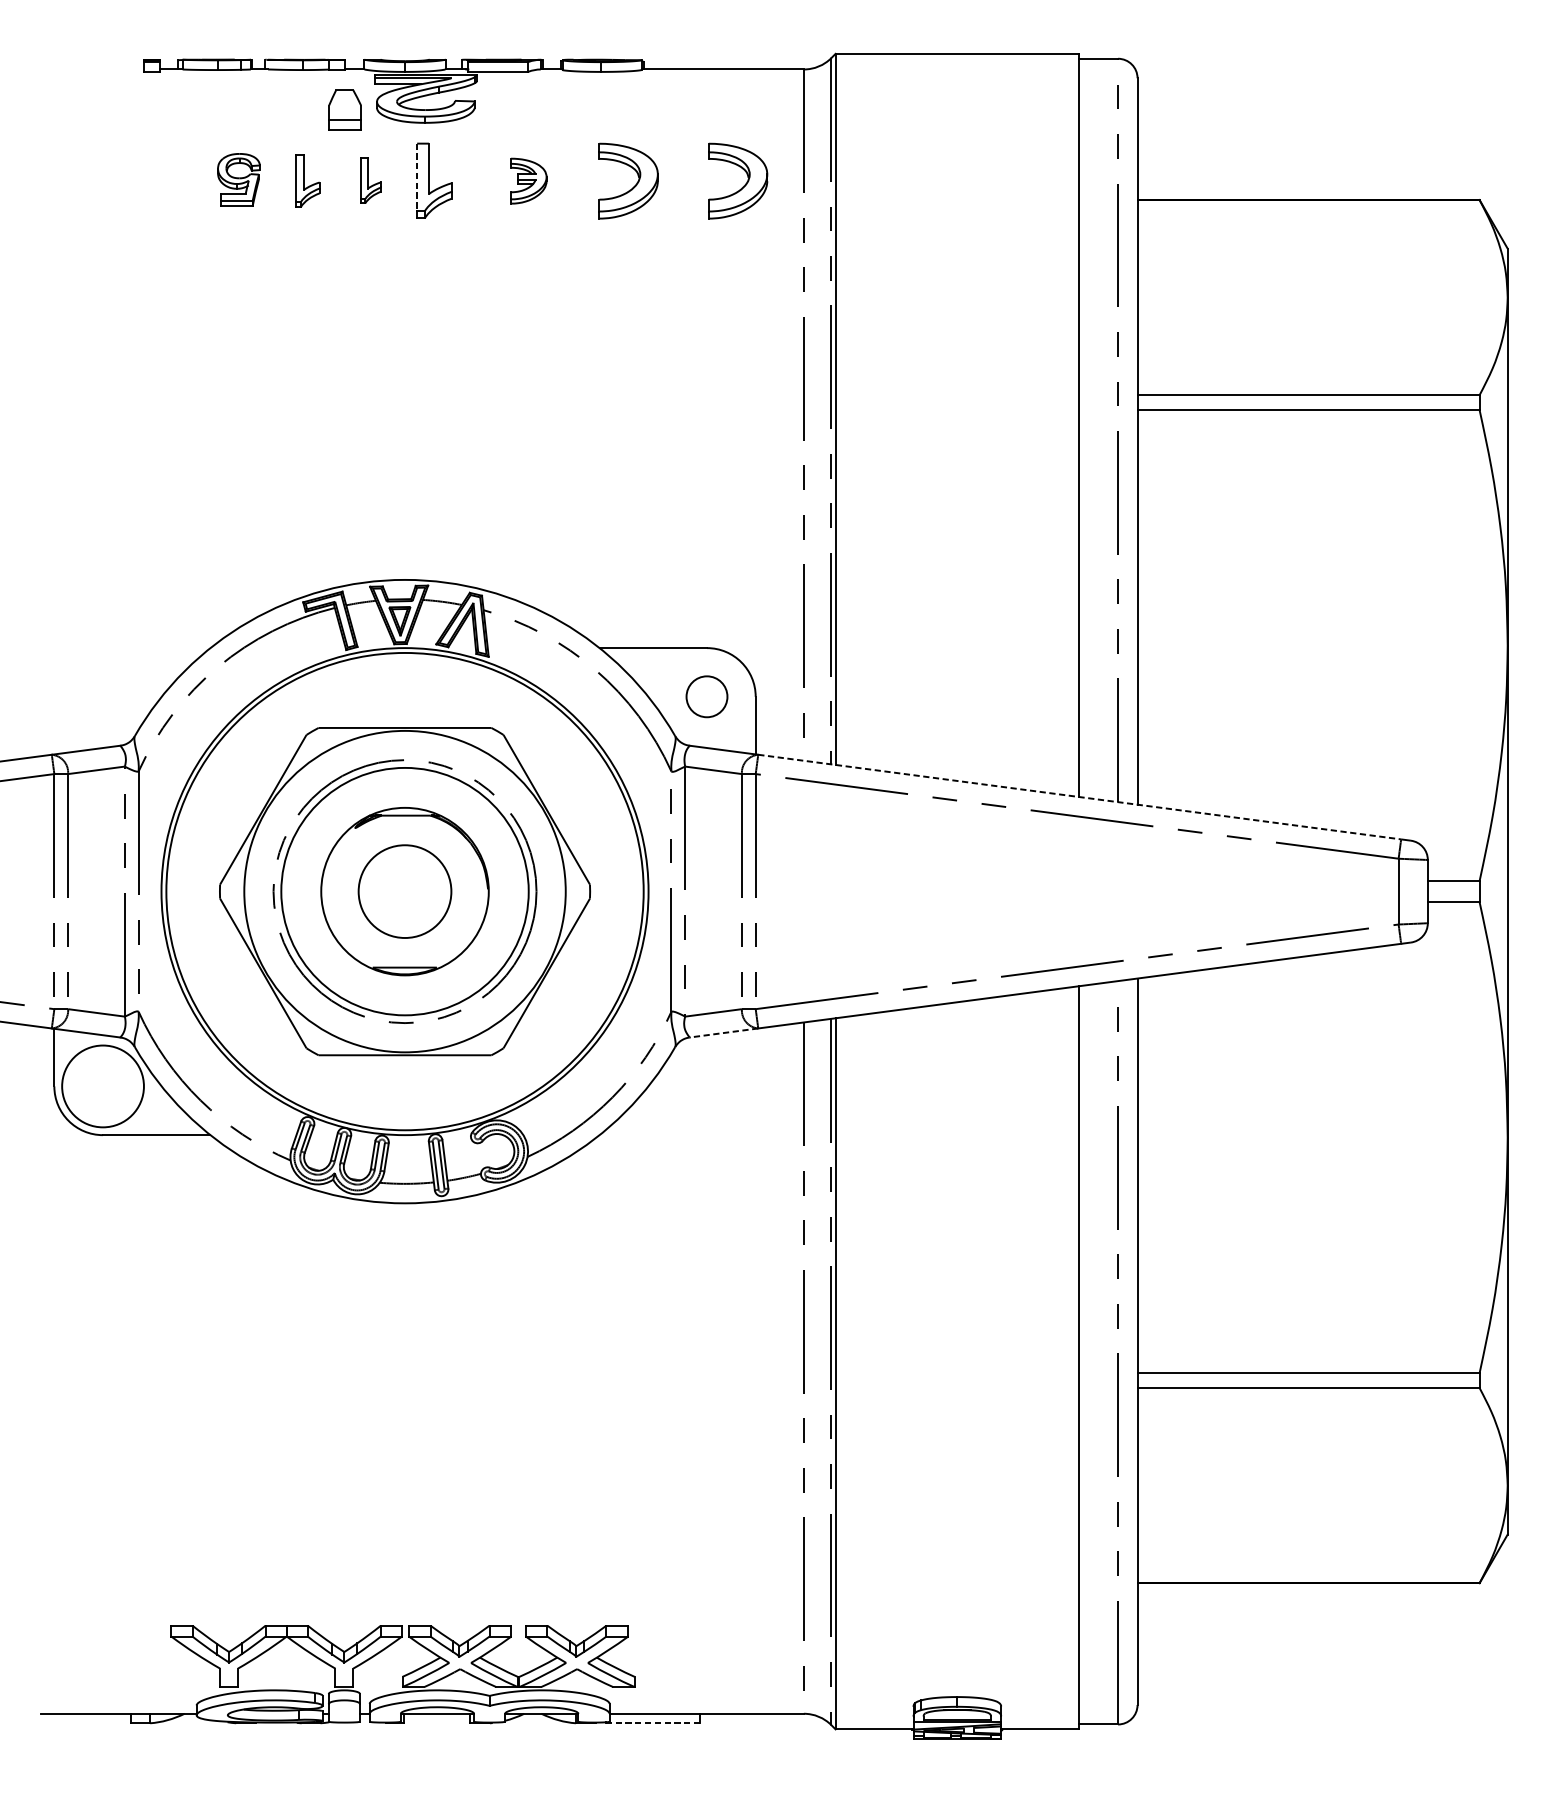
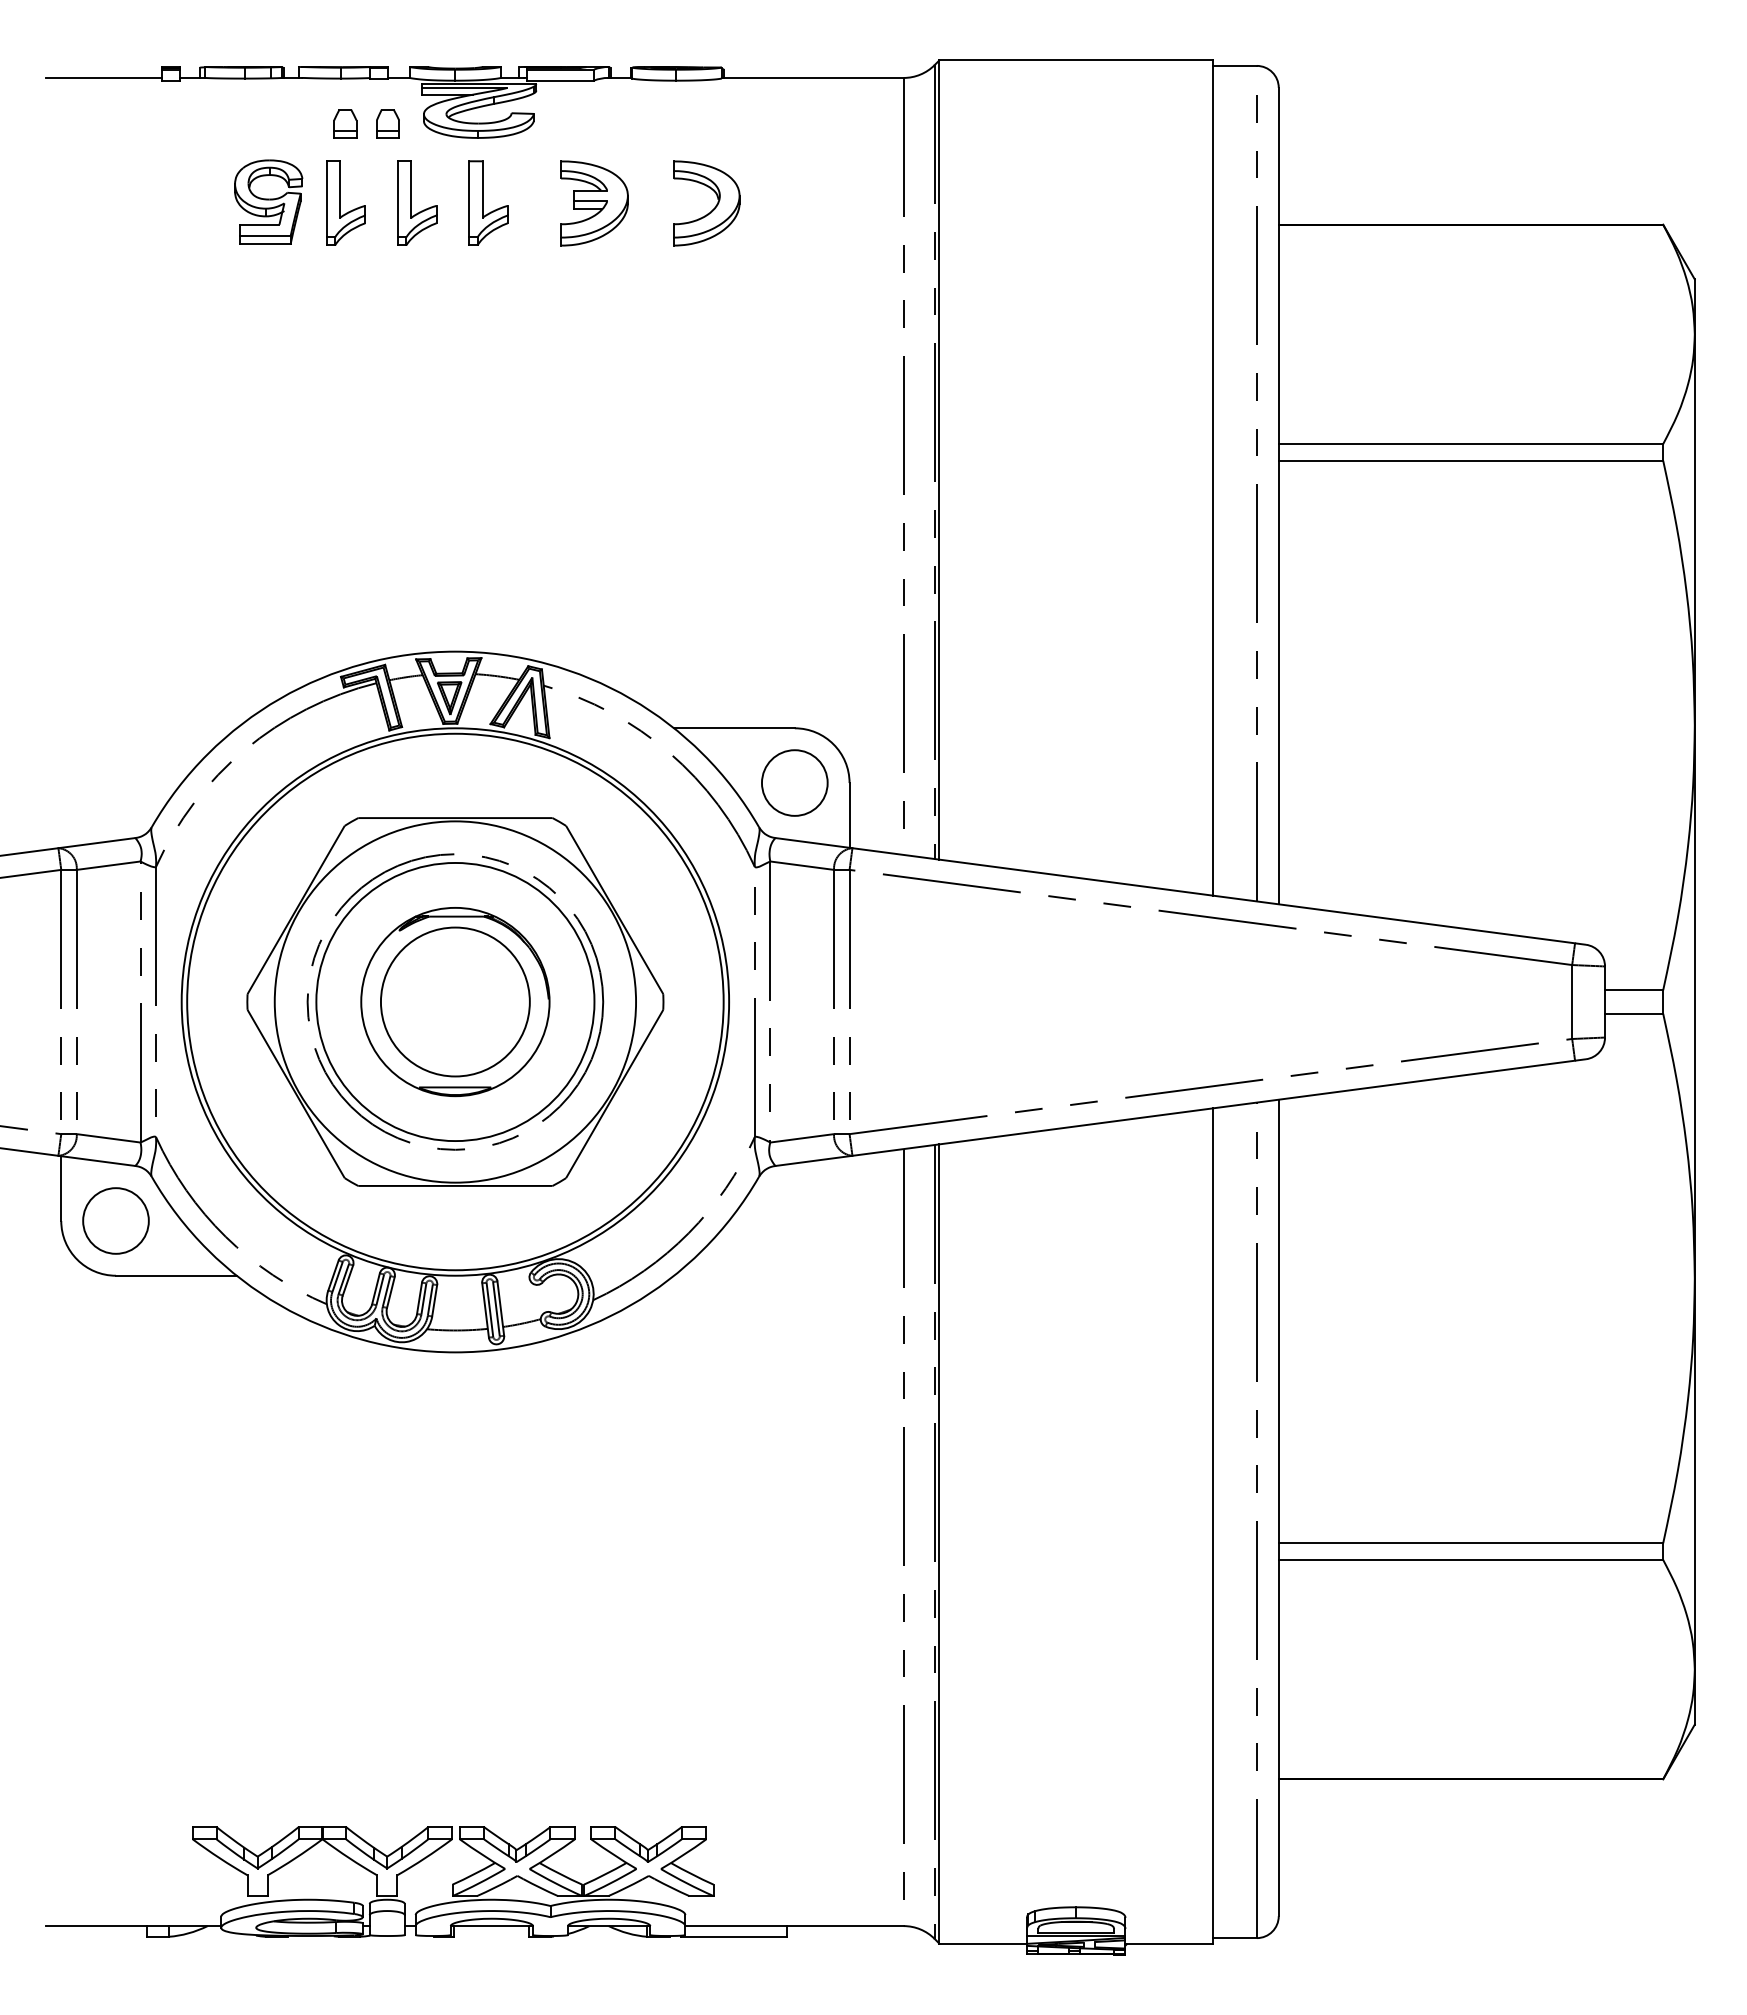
line: (91, 69) -> (103, 77), added
part: (307, 110) -> (345, 123), added
part: (344, 110) -> (387, 123), size x0.62
line: (417, 177) -> (469, 199), dashed -> solid
part: (238, 179) -> (268, 201), size x1.43
part: (307, 180) -> (345, 202), size x1.43
part: (371, 180) -> (417, 202), size x1.67
part: (528, 181) -> (594, 203), size x1.67
part: (743, 186) -> (835, 209), removed
circle: (706, 696) -> (794, 782), size x1.43
line: (1080, 796) -> (1214, 895), dashed -> solid
circle: (404, 891) -> (454, 1001), size x1.43
line: (723, 1032) -> (813, 1160), dashed -> solid
circle: (102, 1086) -> (115, 1220), size x0.71
line: (652, 1723) -> (733, 1936), dashed -> solid

